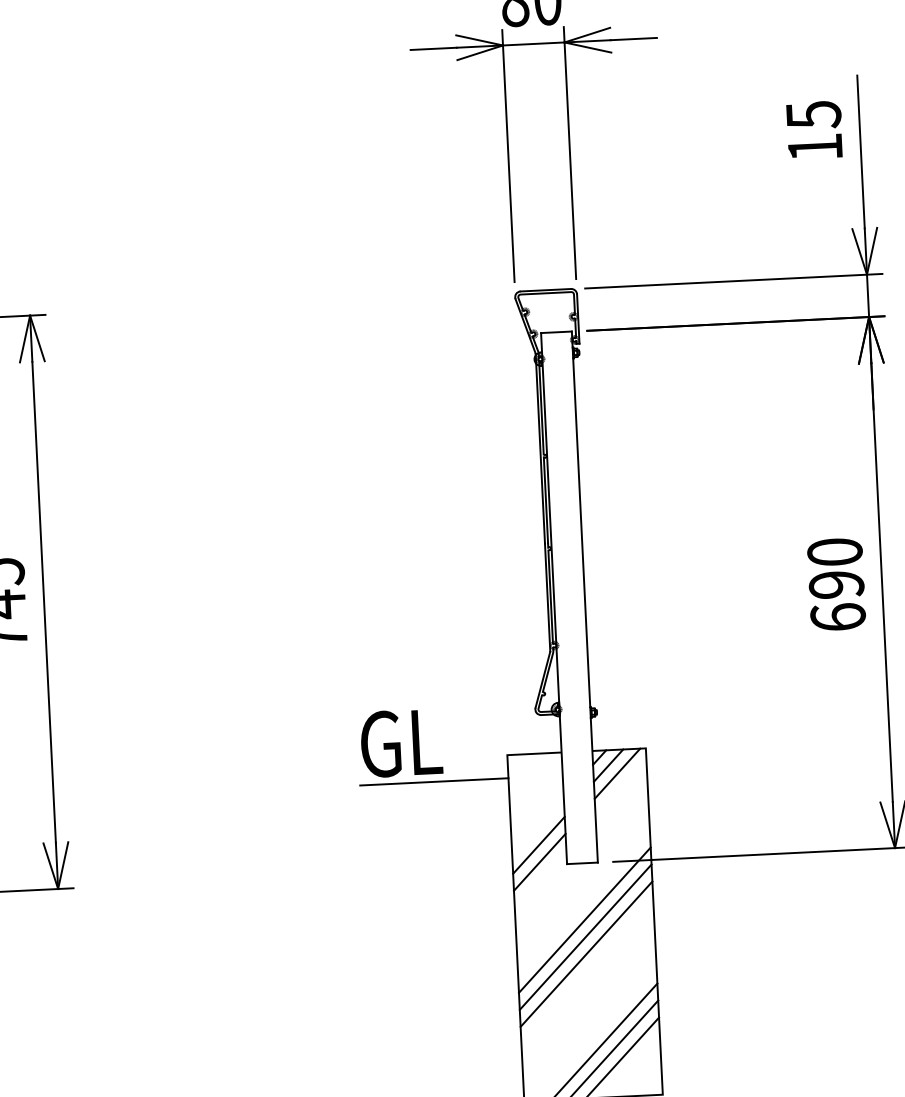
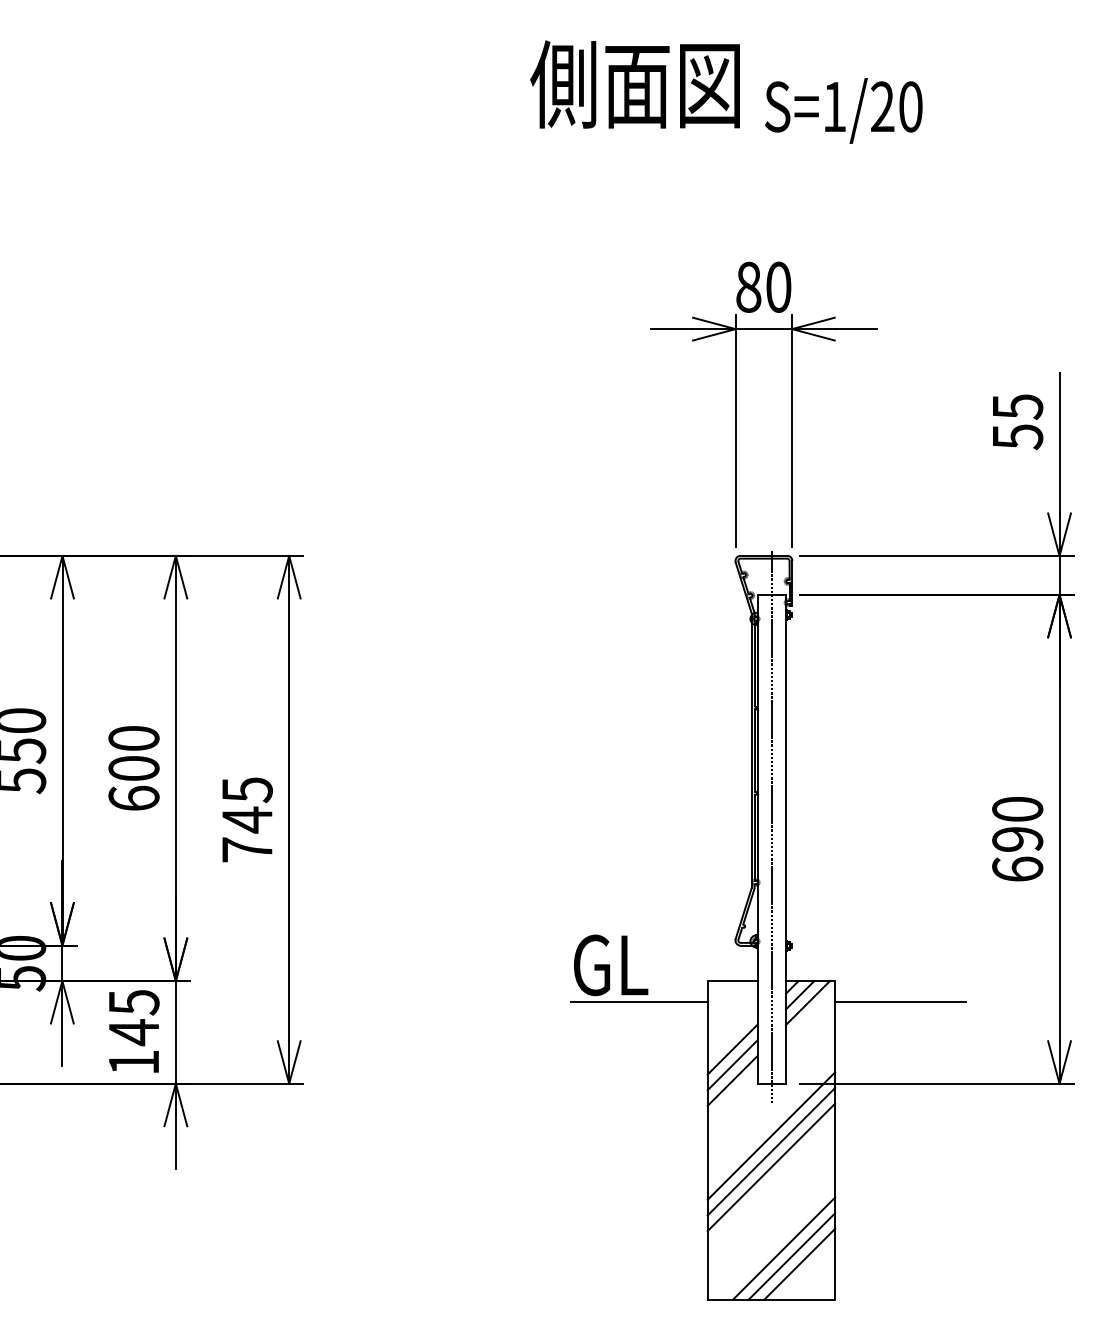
text: (816, 148) -> (1018, 437), 15 -> 55
line: (568, 583) -> (771, 826), added
line: (717, 768) -> (900, 1002), added
line: (537, 828) -> (732, 1049), added

